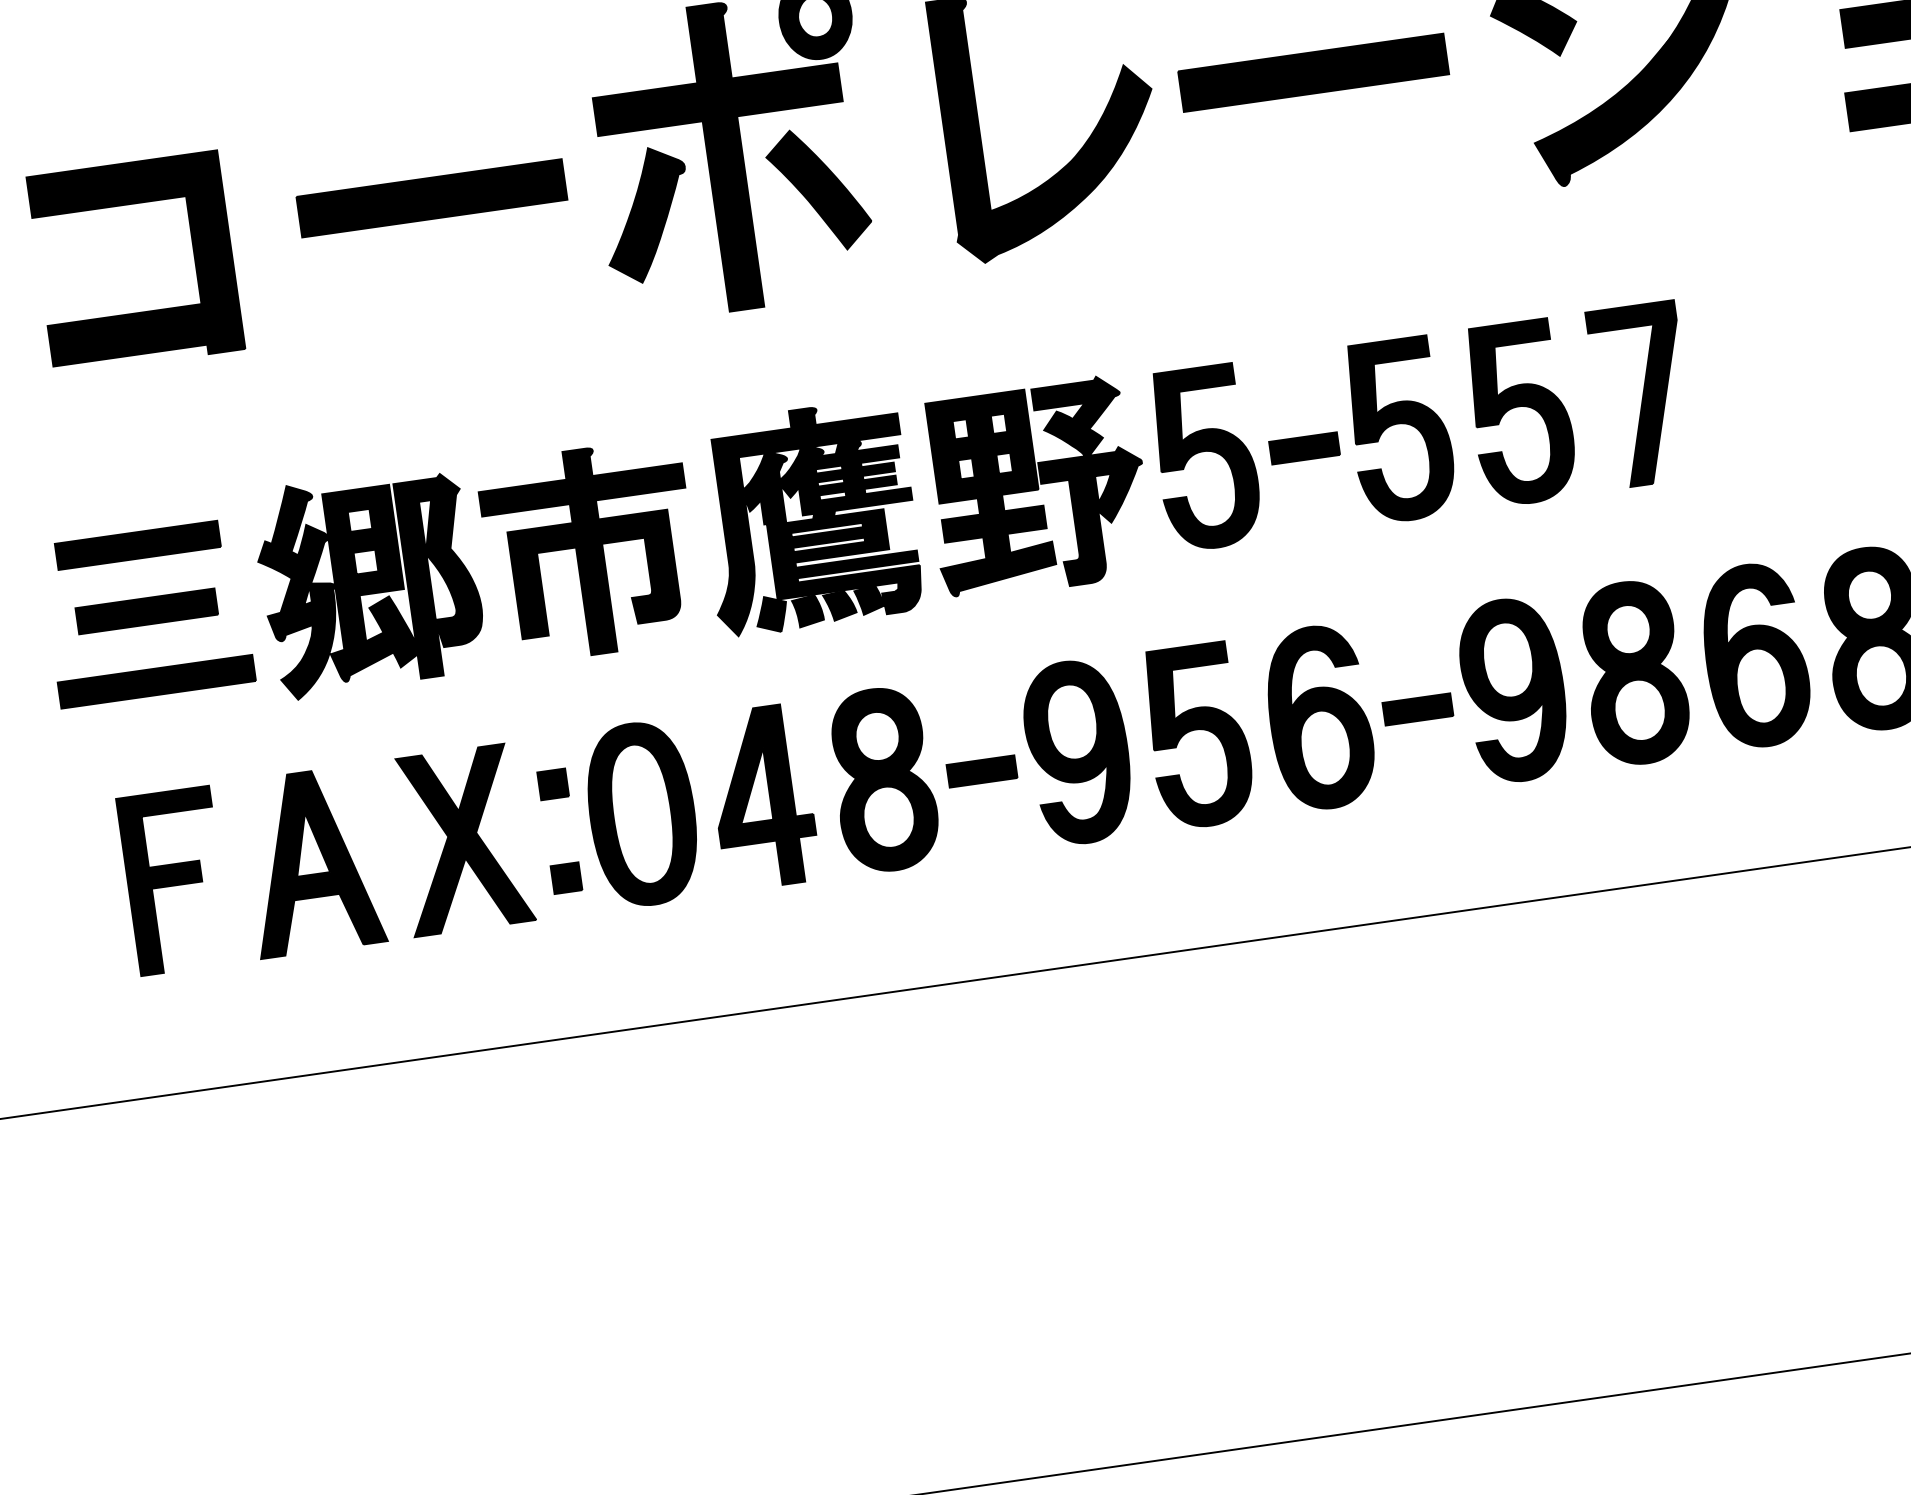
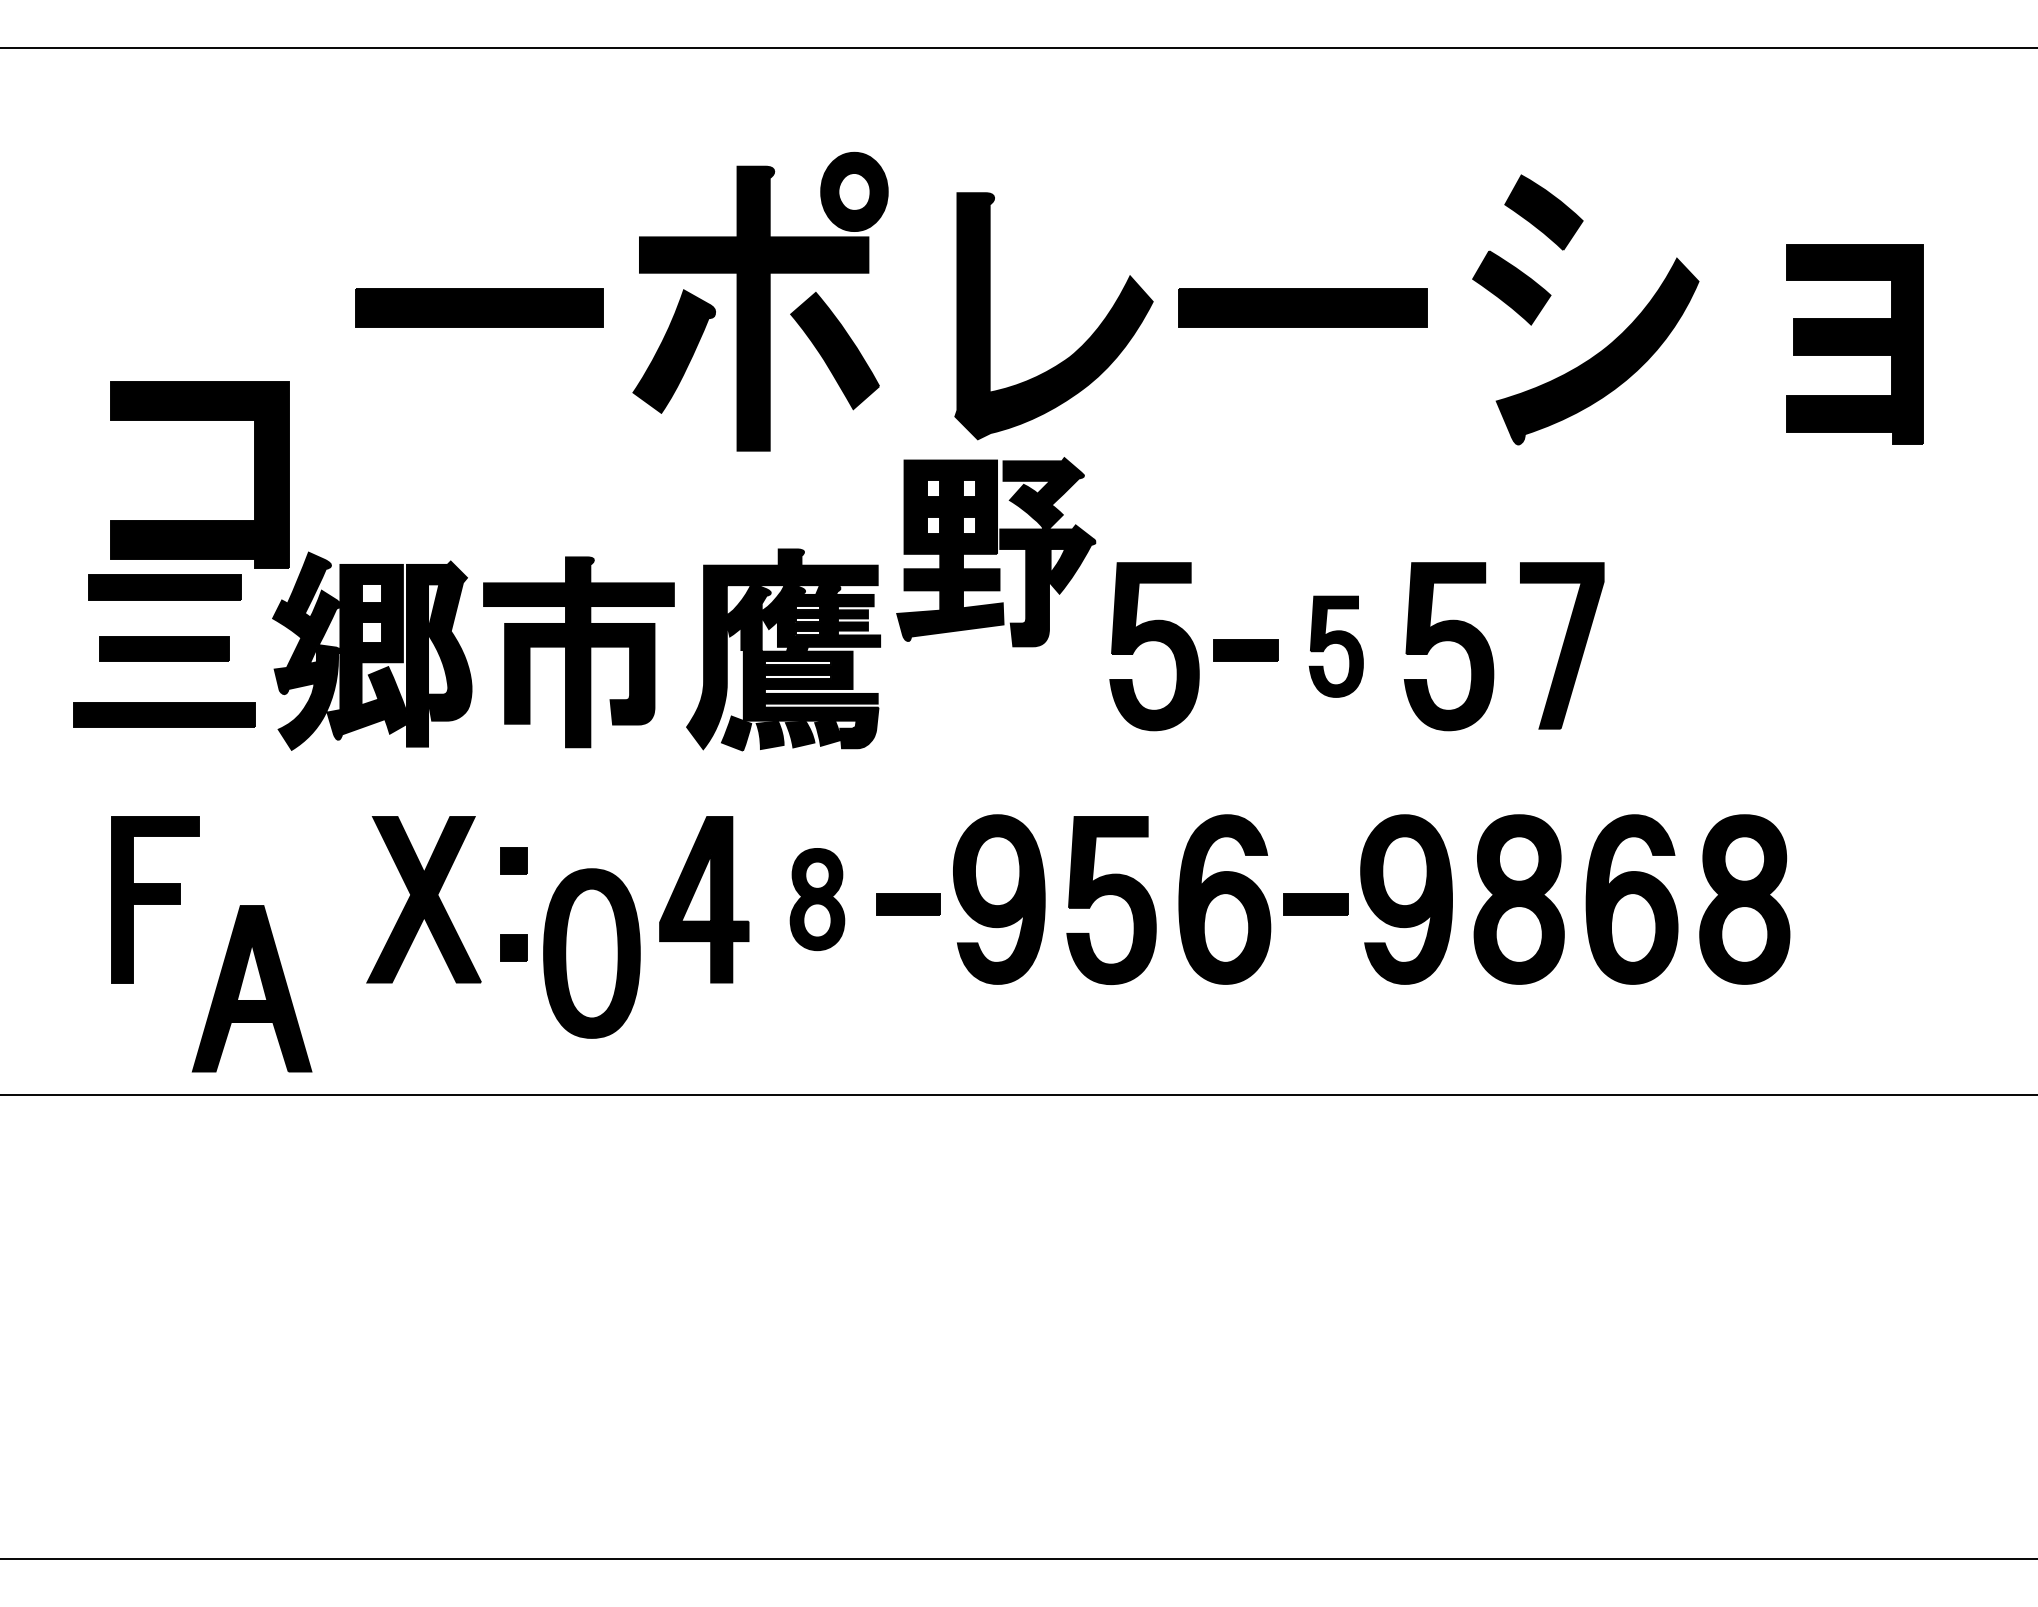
part: (142, 312) -> (199, 520), moved
part: (1400, 429) -> (1336, 646), size x0.6
part: (1037, 488) -> (996, 552), moved
part: (883, 779) -> (817, 899), size x0.6
part: (641, 814) -> (591, 953), moved
part: (311, 861) -> (251, 988), moved

